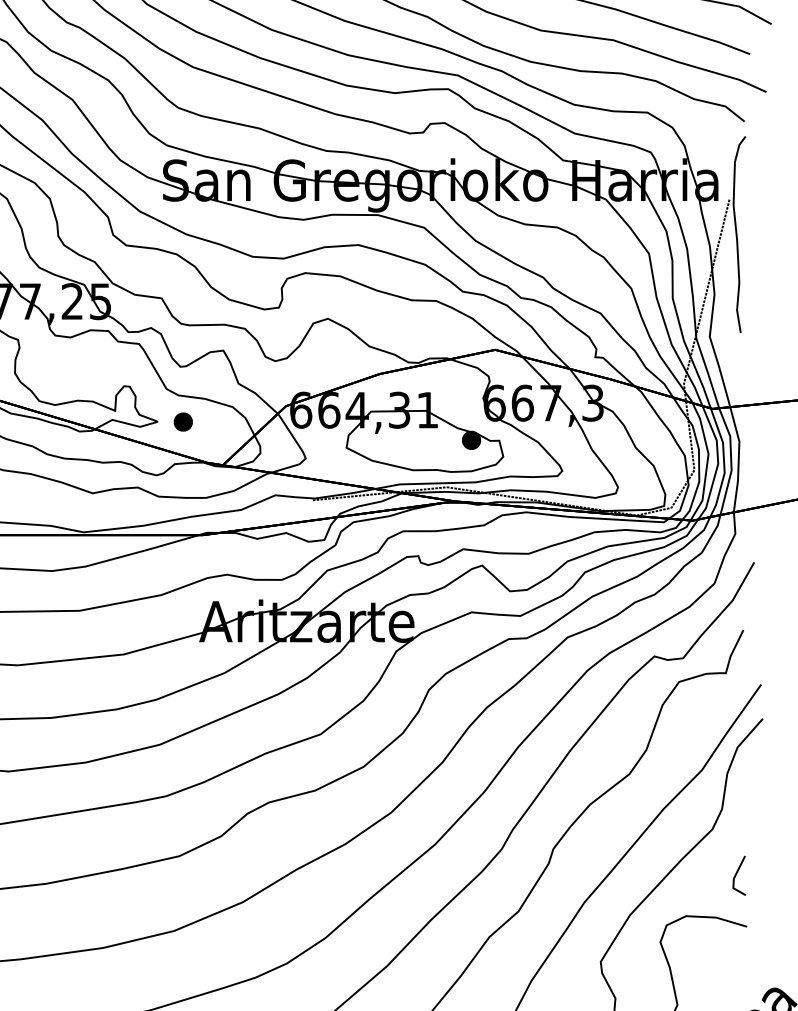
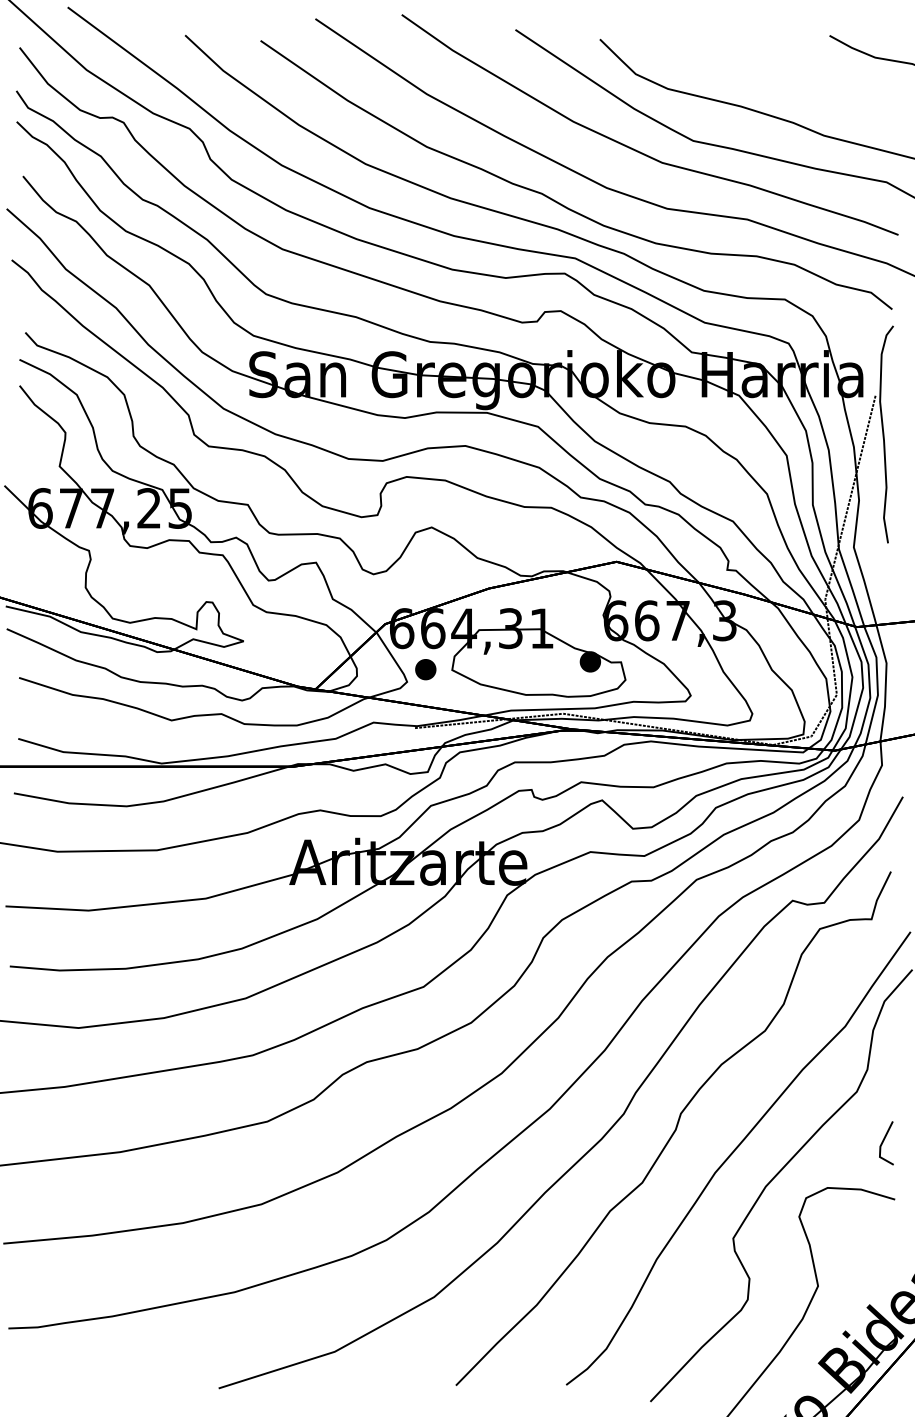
part: (183, 421) -> (425, 669), moved

